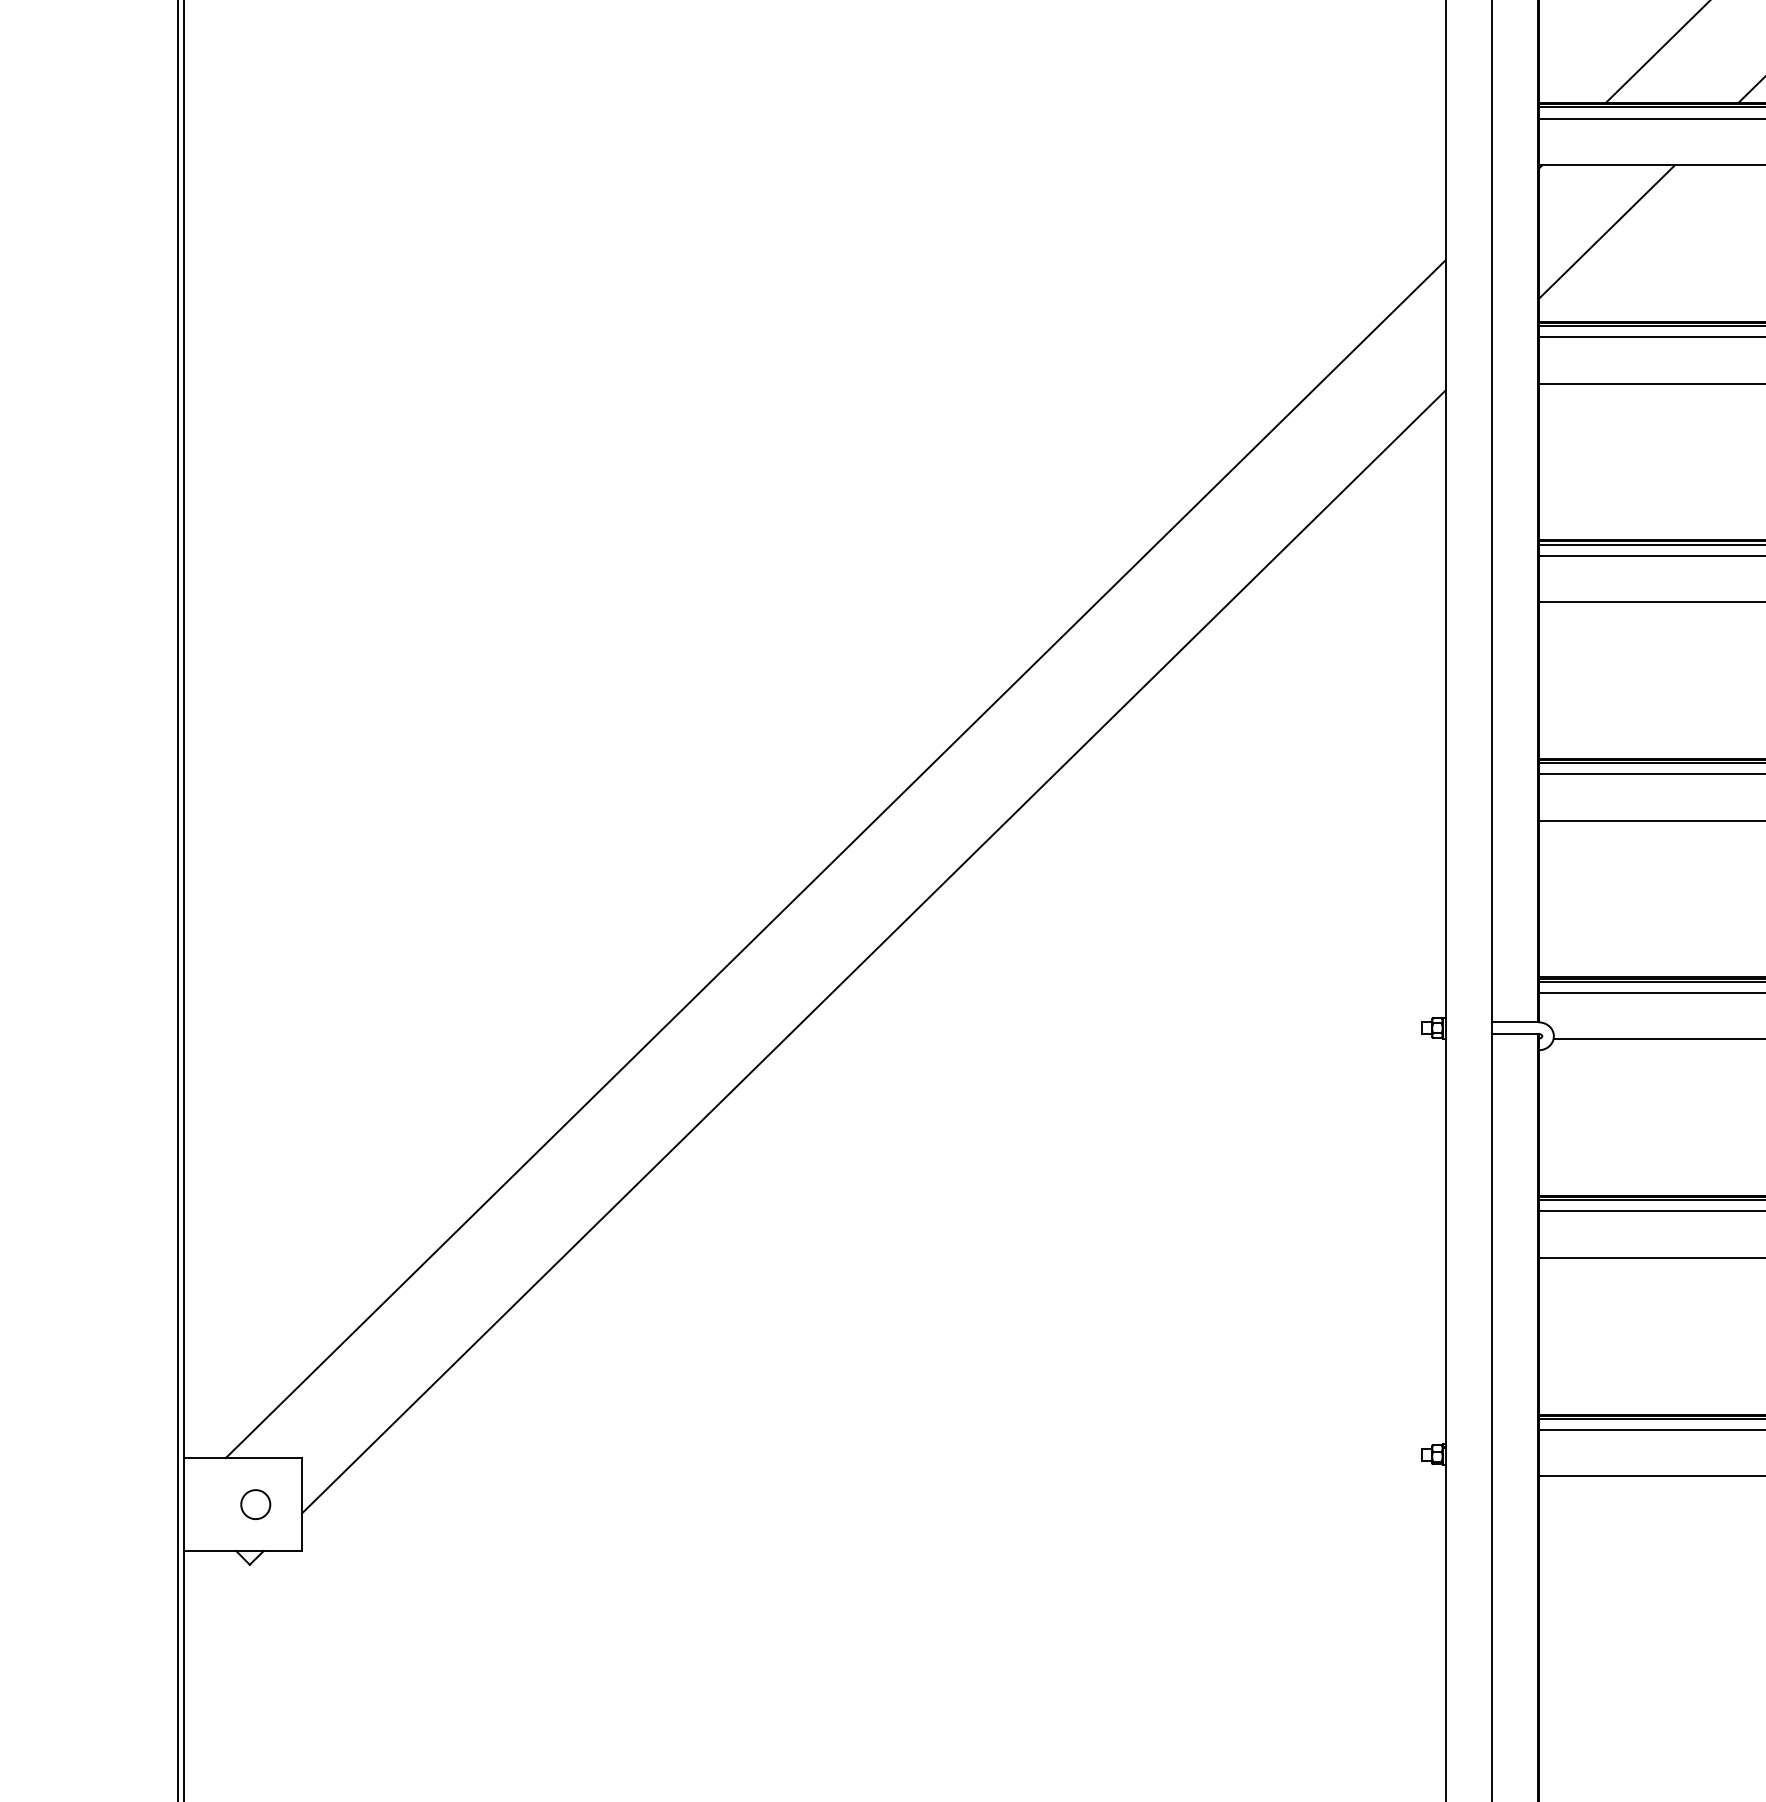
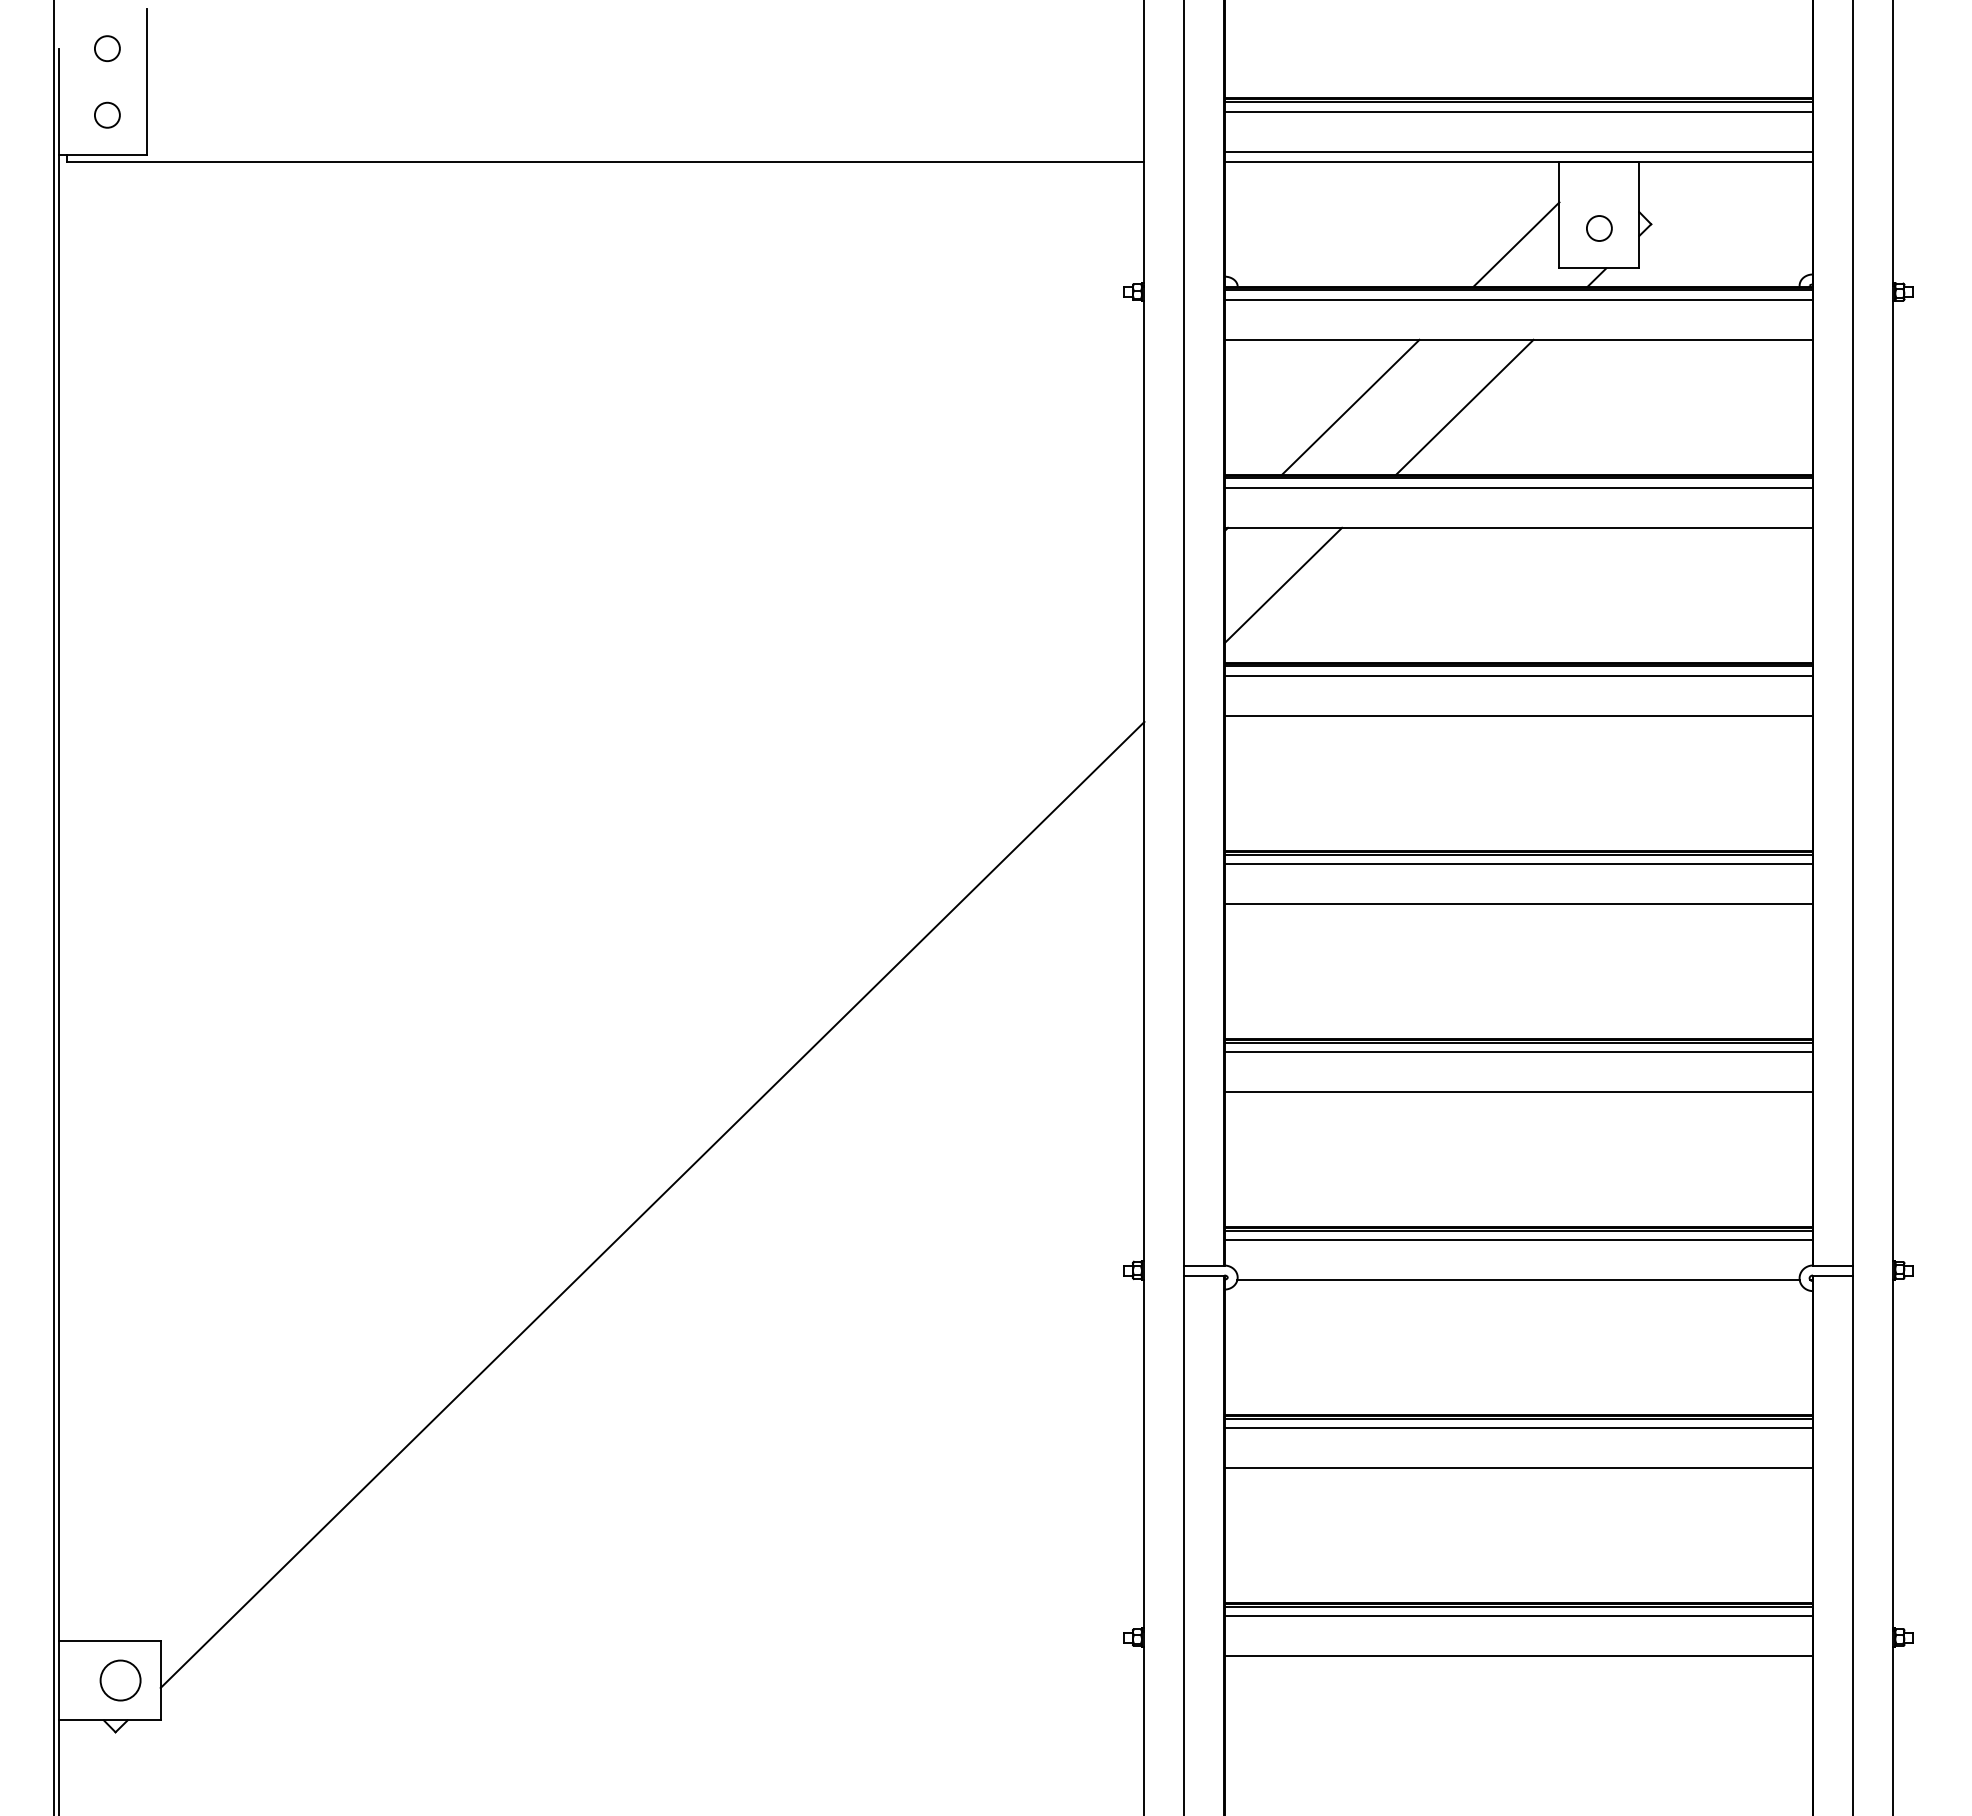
line: (835, 858) -> (619, 1124), removed
circle: (255, 1504) -> (120, 1680), size x1.6

